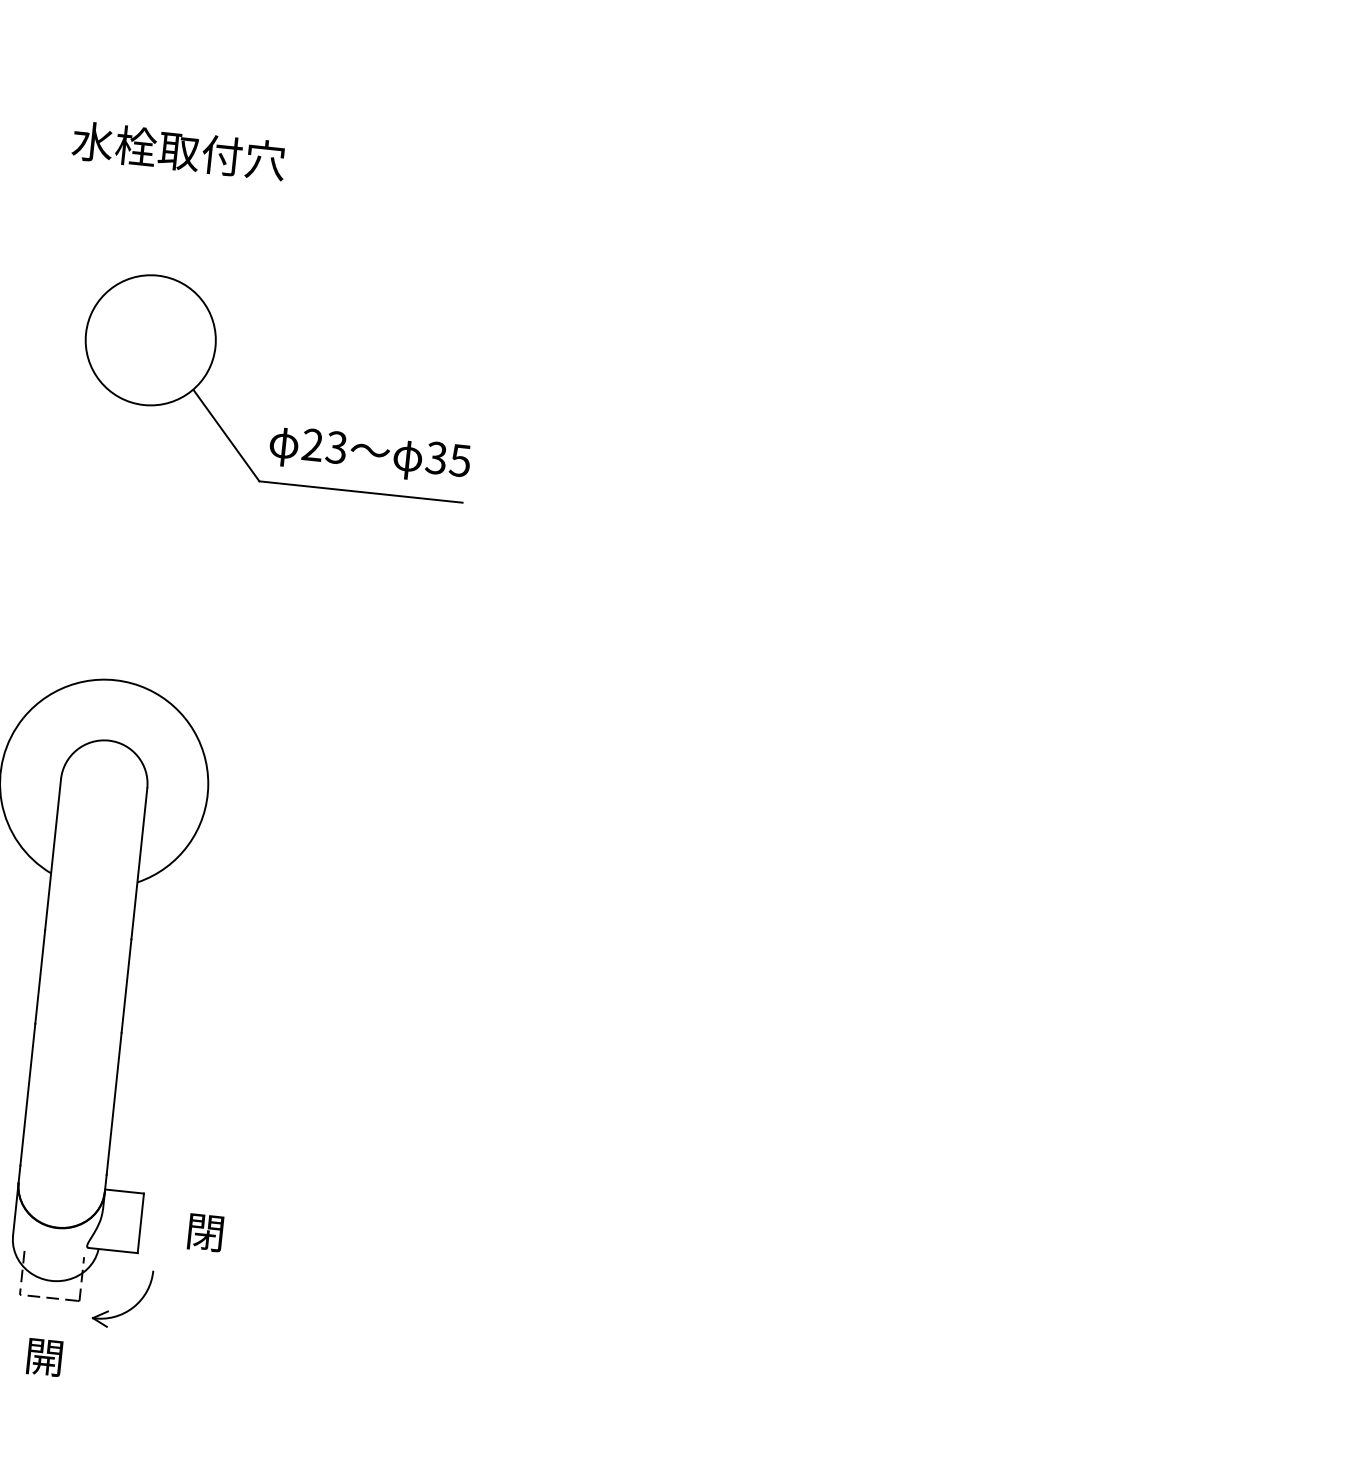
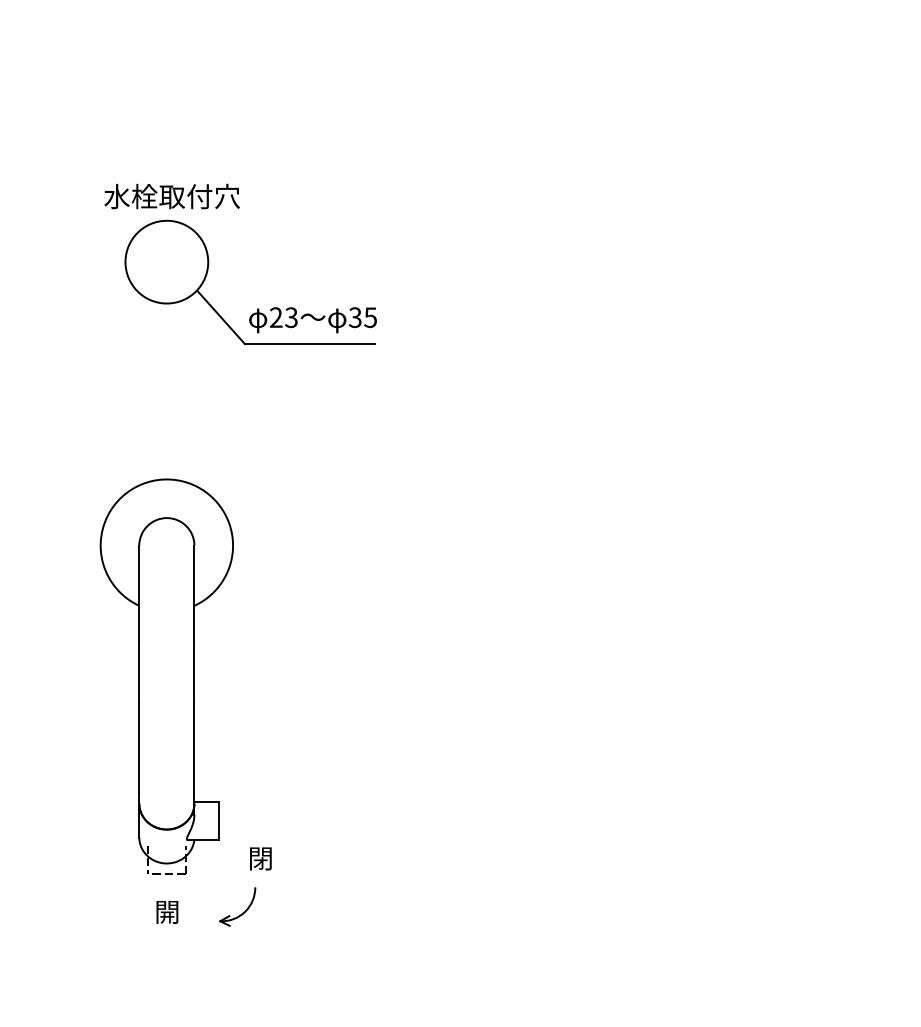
text: (178, 150) -> (171, 196), moved
text: (205, 1232) -> (260, 858), moved
part: (129, 1308) -> (242, 912), moved

